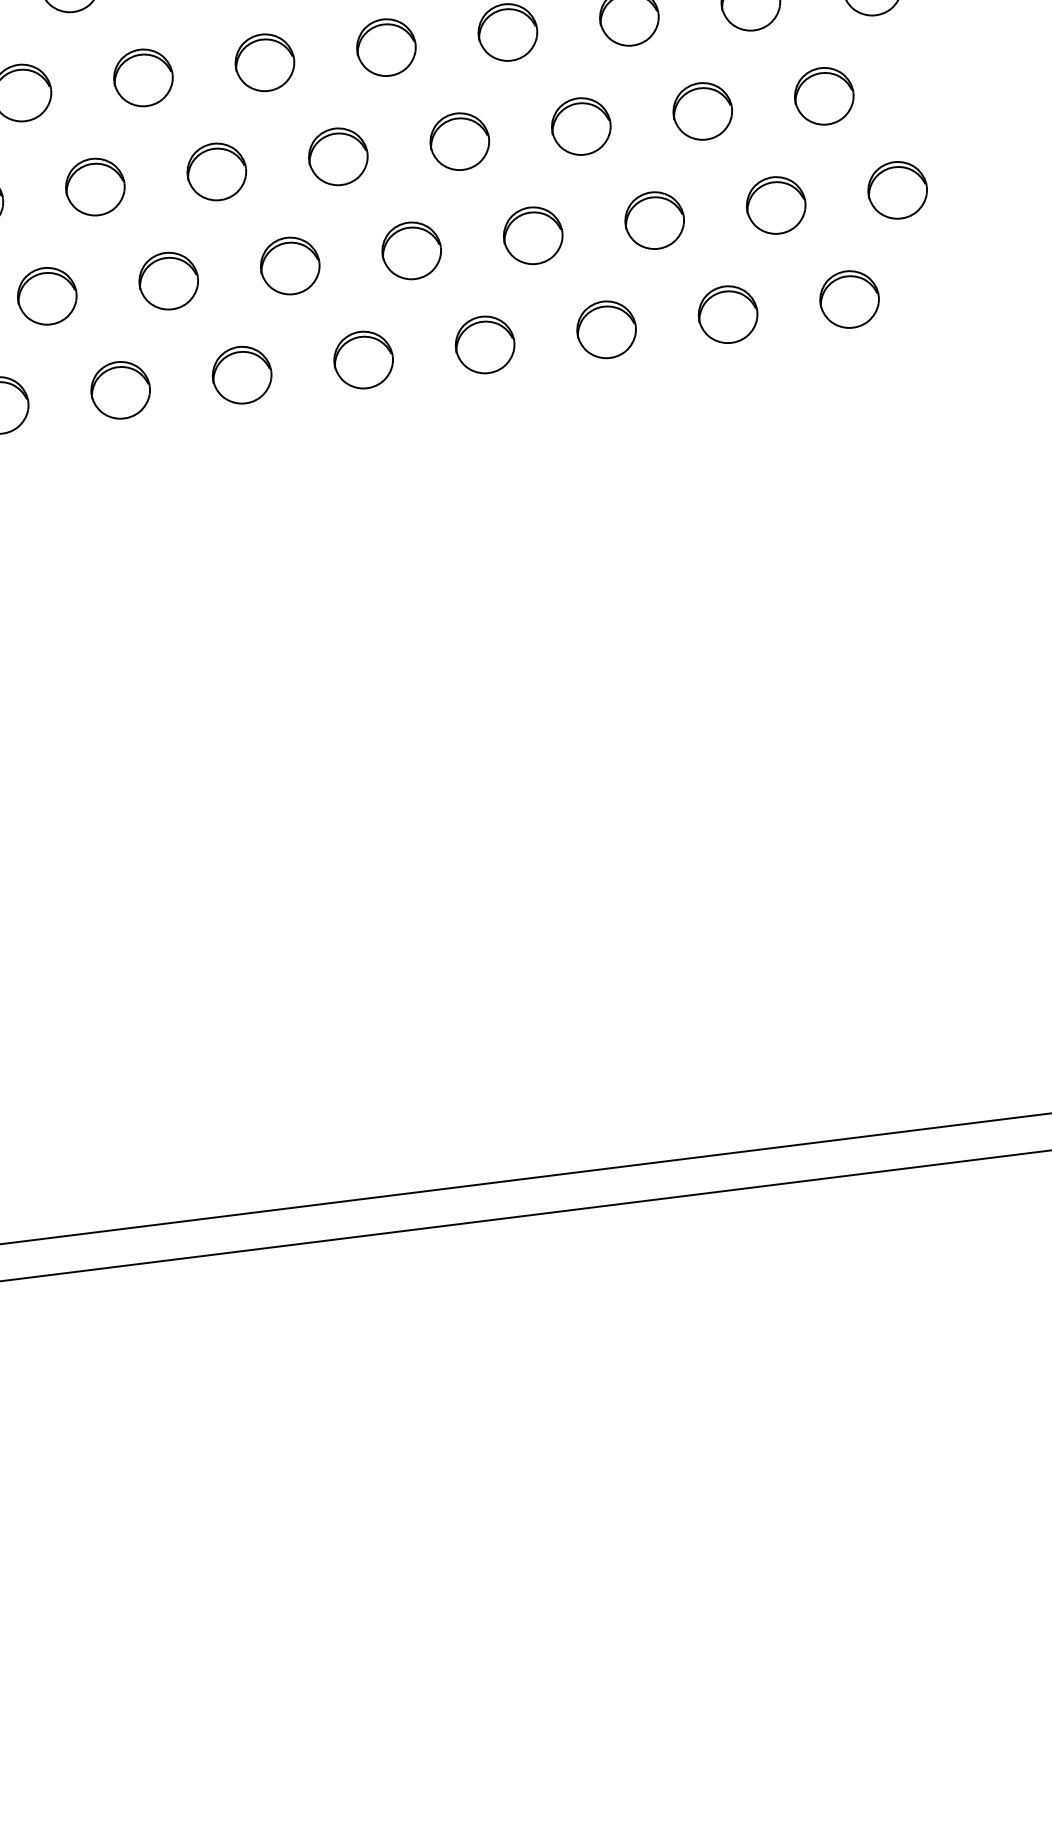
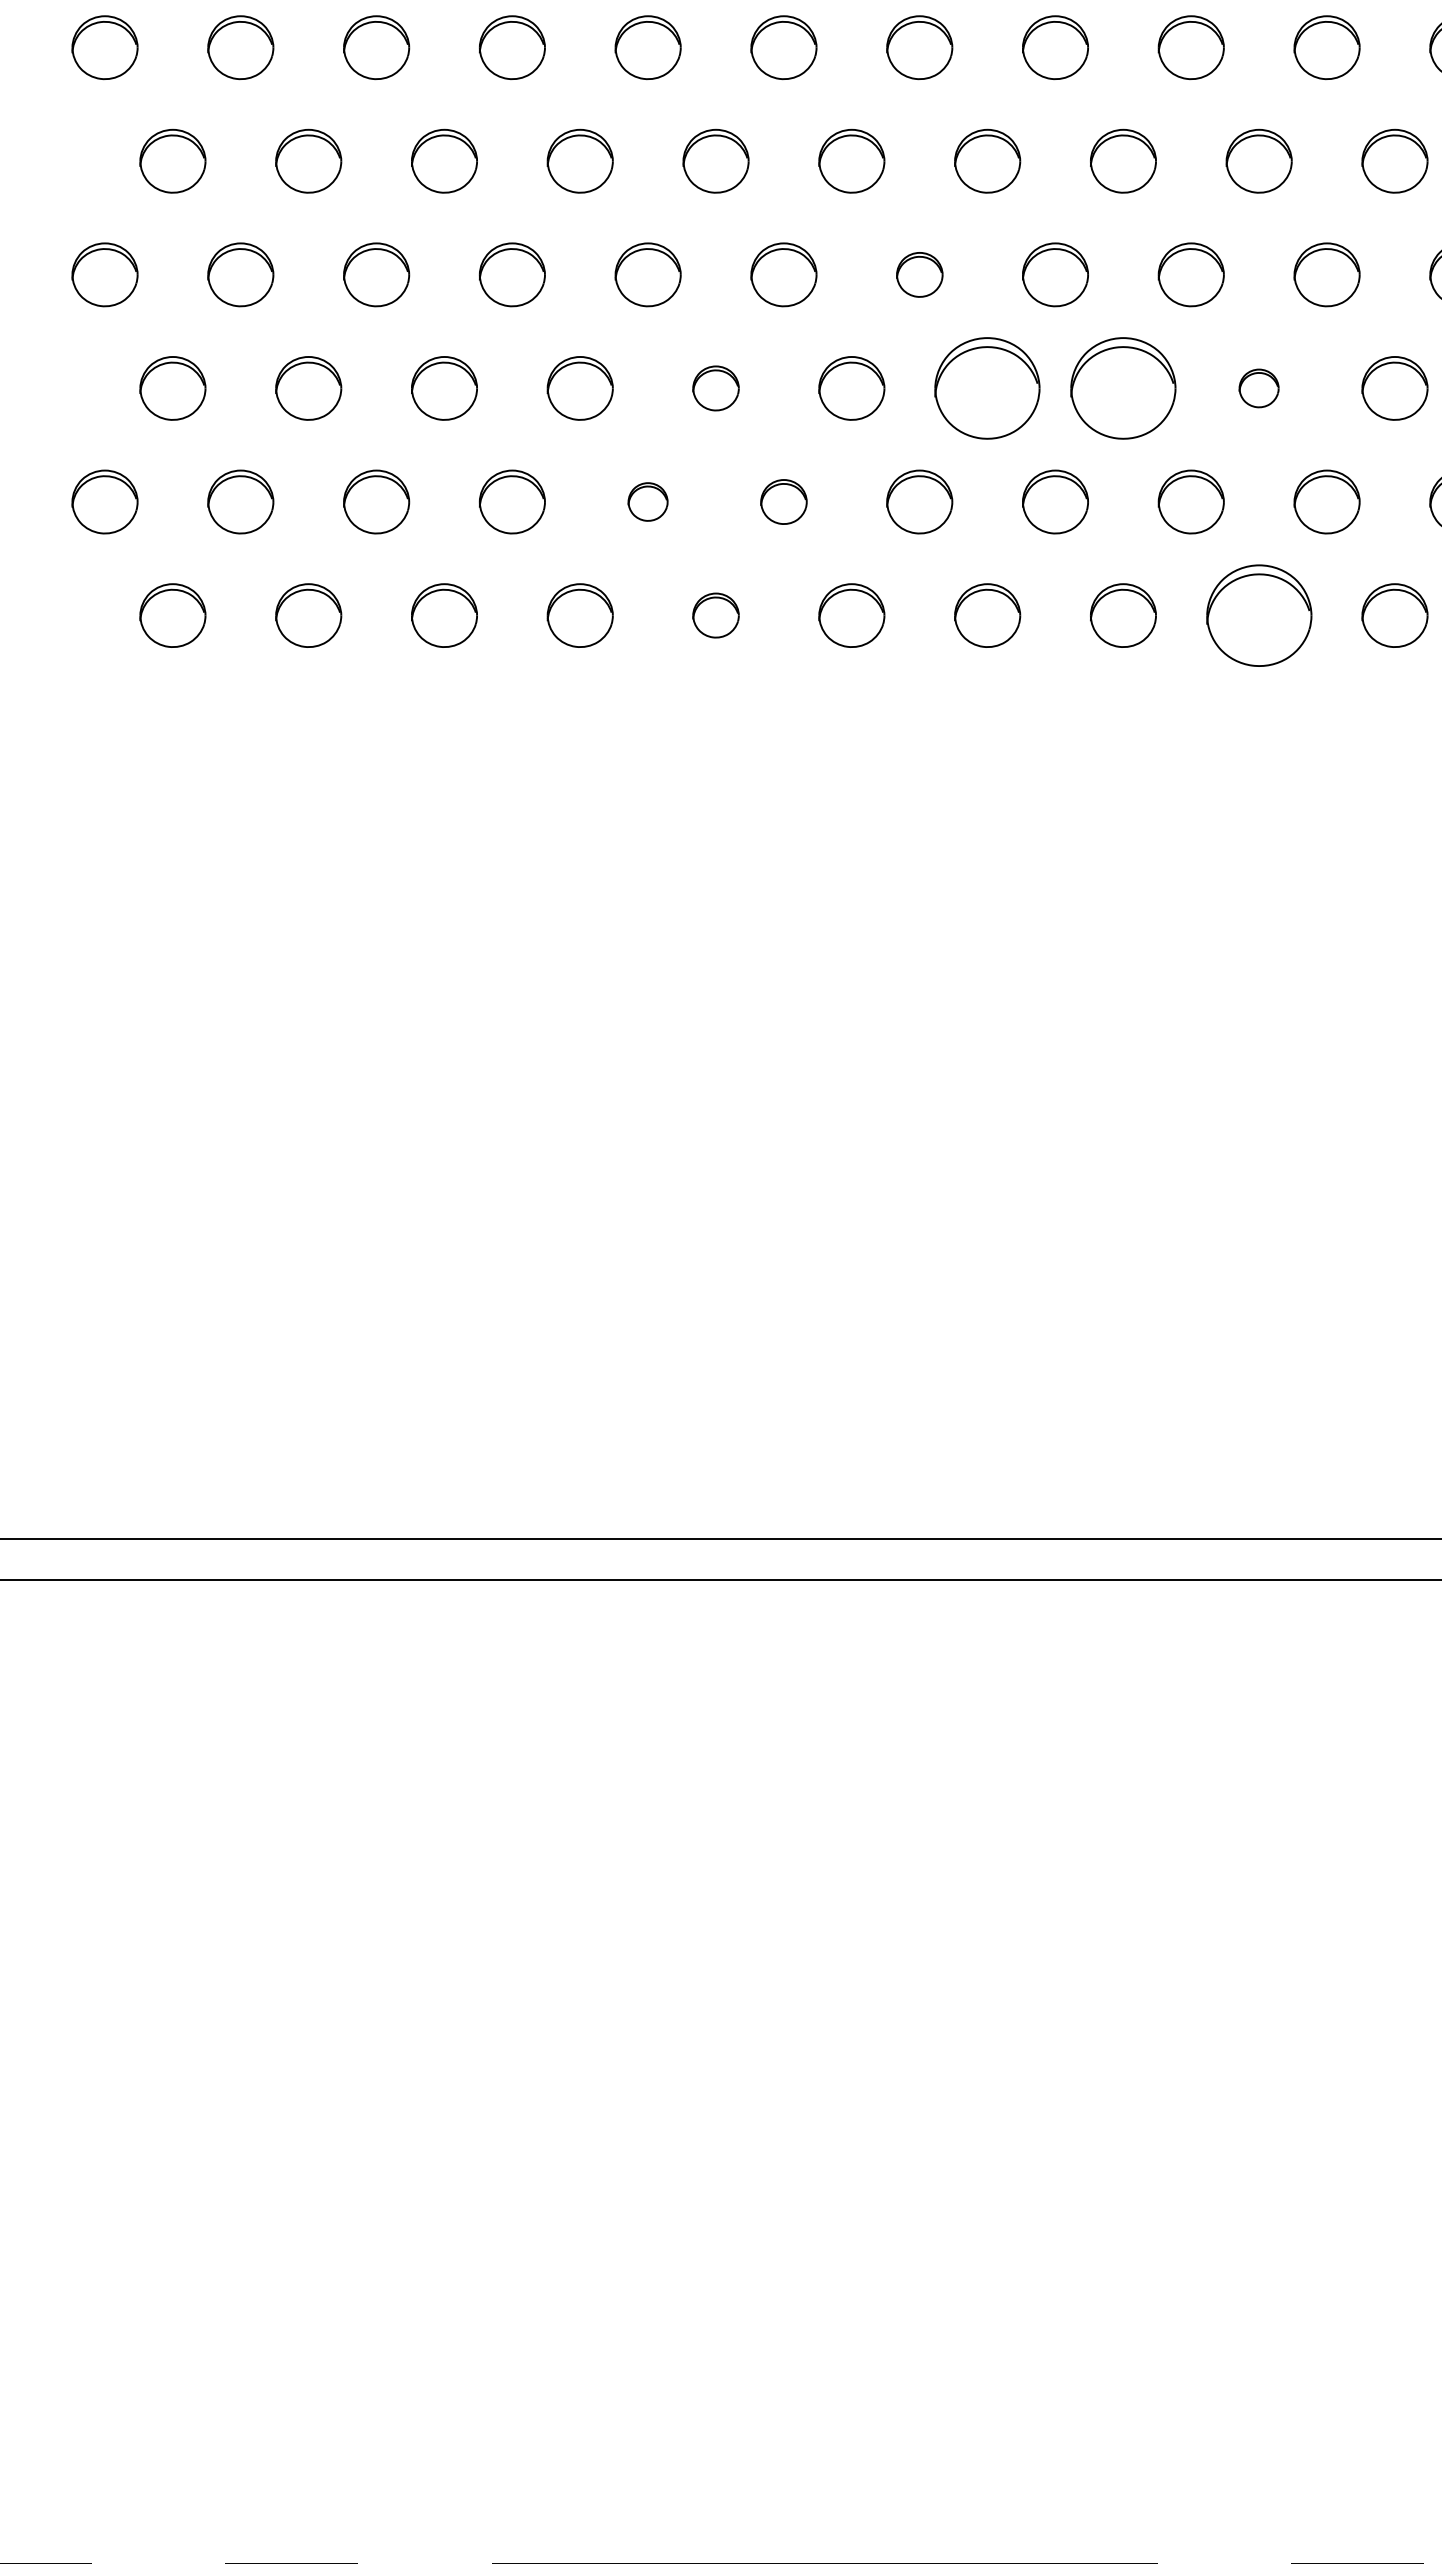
part: (386, 47) -> (919, 274), size x0.7
part: (702, 111) -> (1258, 388), size x0.6
part: (581, 126) -> (1123, 388), size x1.6
part: (459, 141) -> (987, 388), size x1.6
part: (216, 172) -> (715, 388), size x0.7
part: (289, 265) -> (783, 501), size x0.7
part: (168, 280) -> (647, 501), size x0.6
part: (727, 314) -> (1258, 615), size x1.6
part: (241, 375) -> (715, 615), size x0.7

